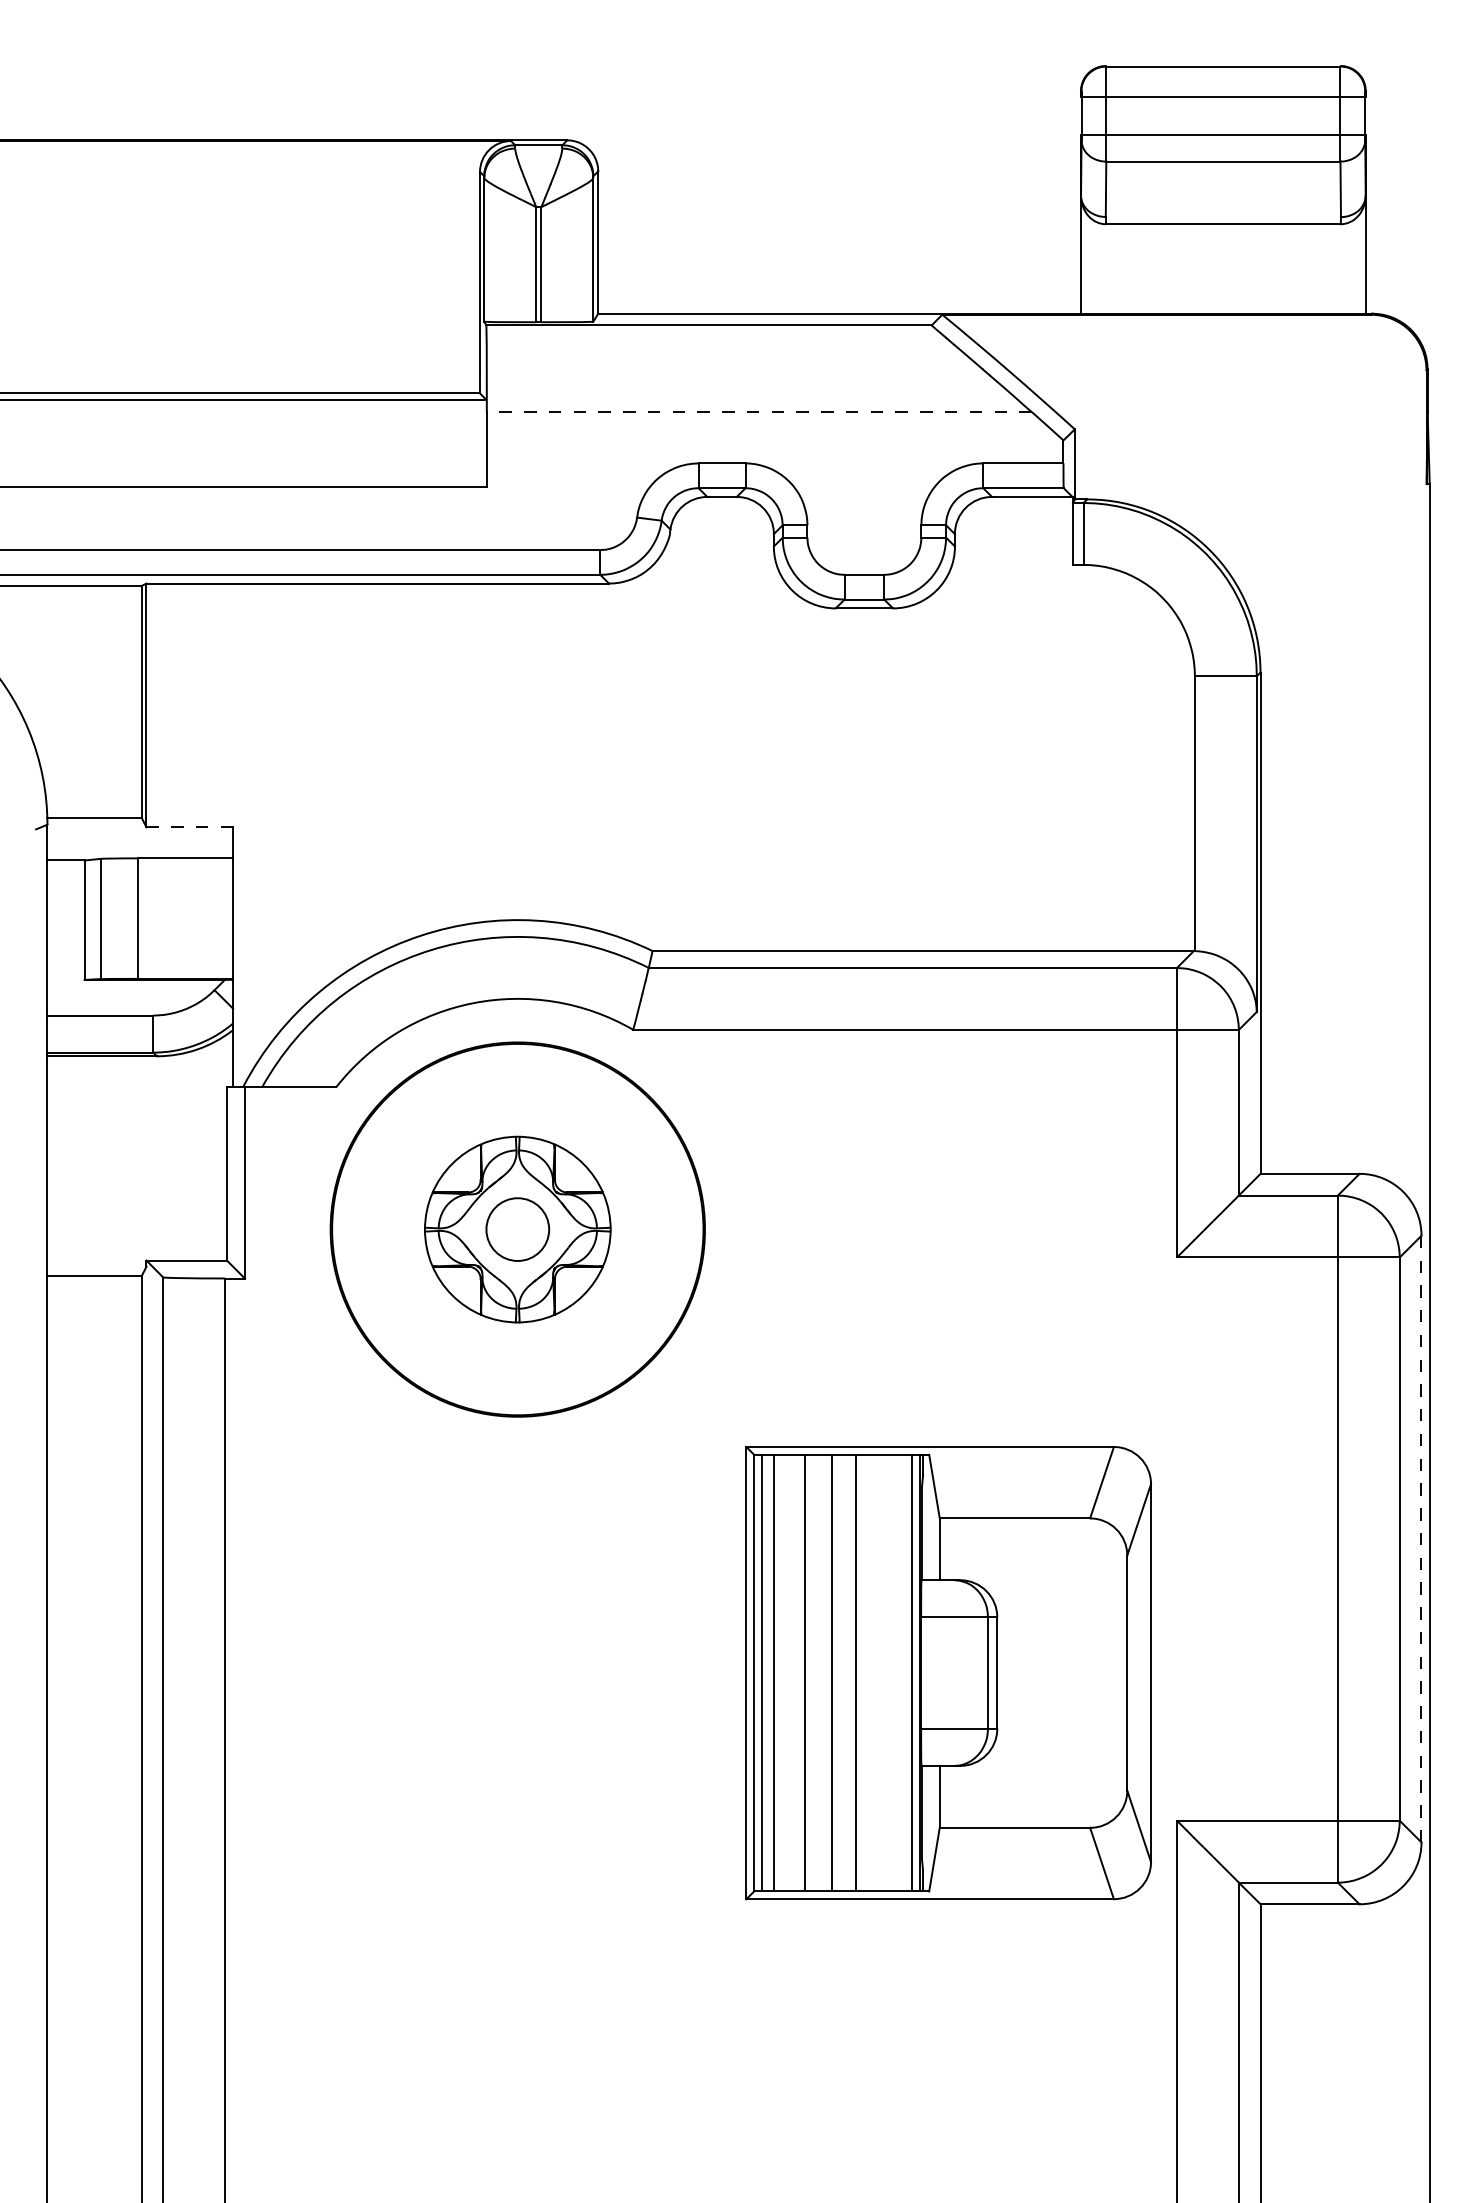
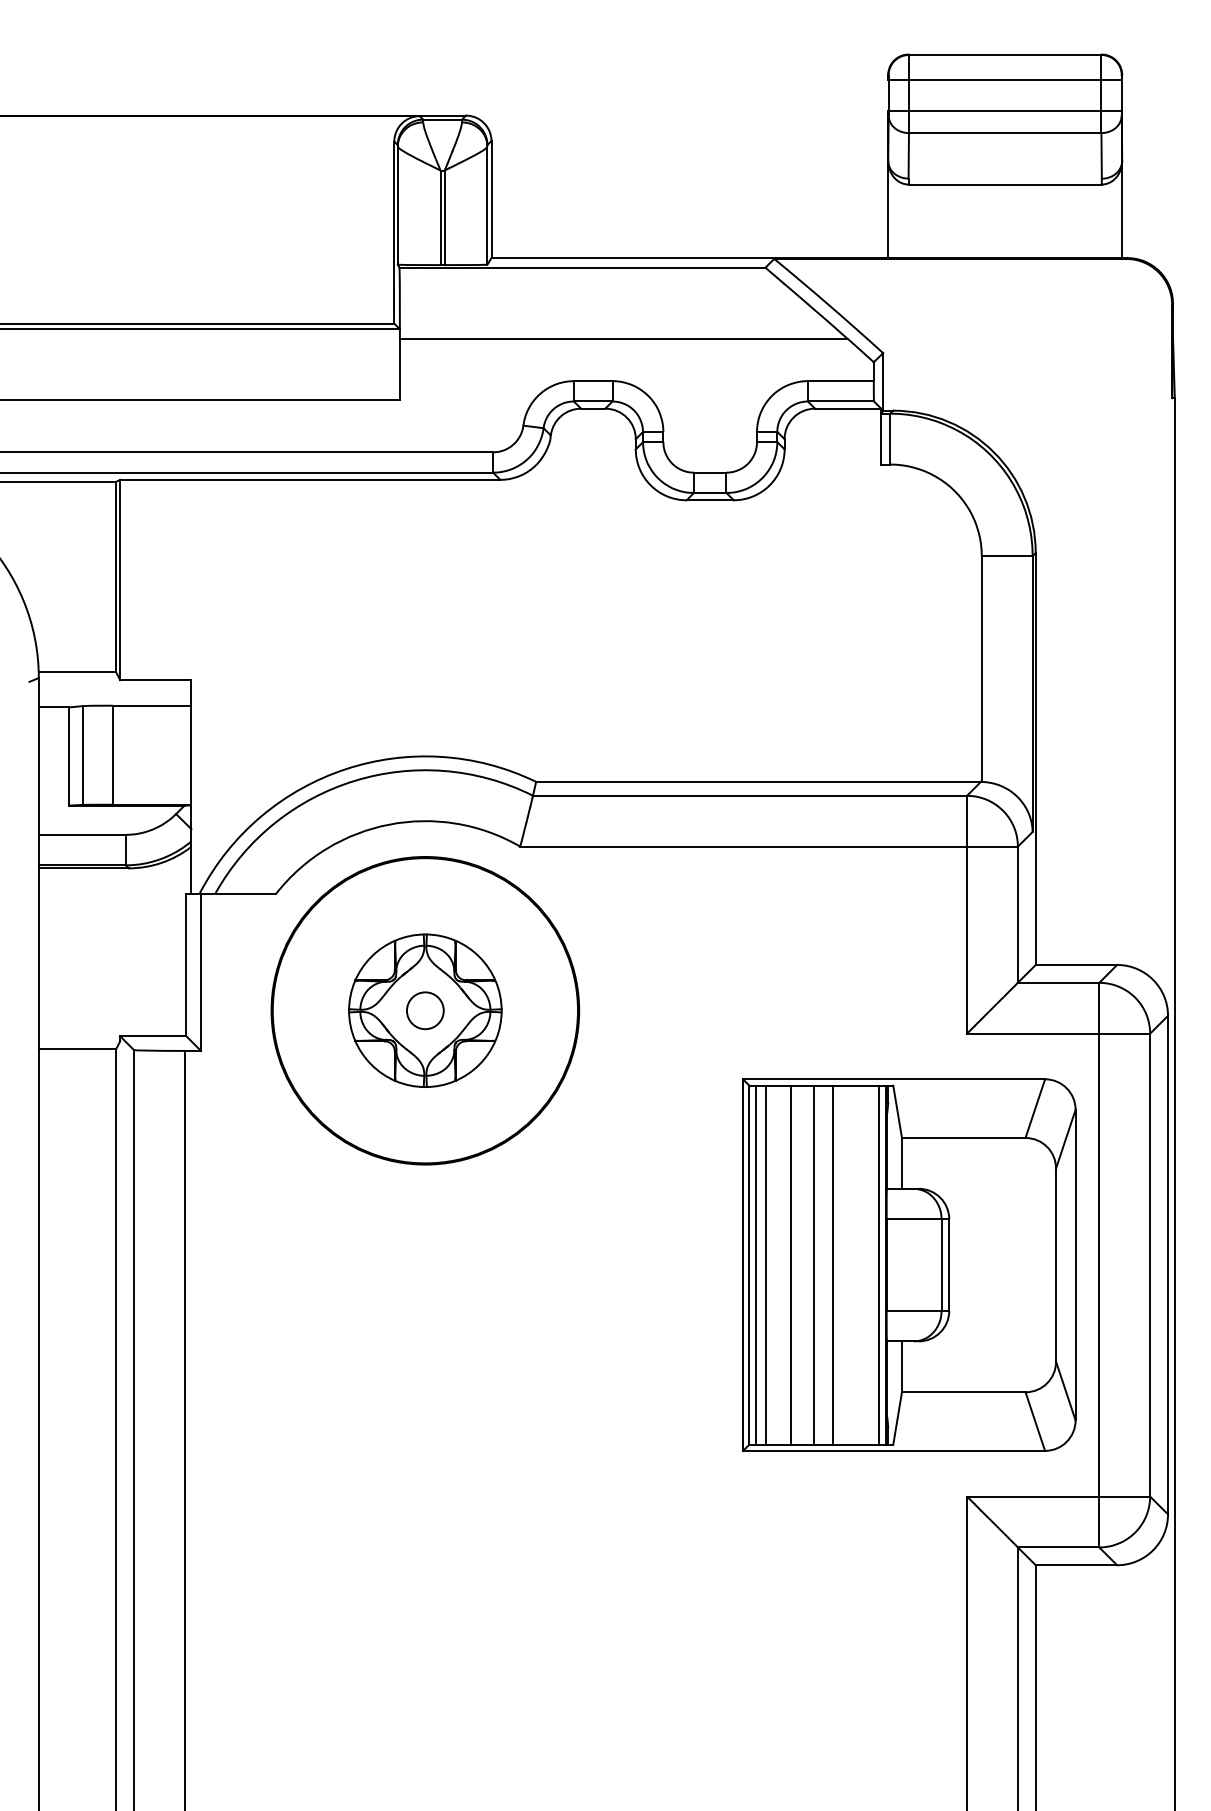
line: (758, 412) -> (623, 339), dashed -> solid
line: (190, 827) -> (156, 680), dashed -> solid
circle: (517, 1229) -> (425, 1010), size x0.71
line: (1421, 1538) -> (1168, 1264), dashed -> solid
part: (948, 1673) -> (909, 1265), moved

